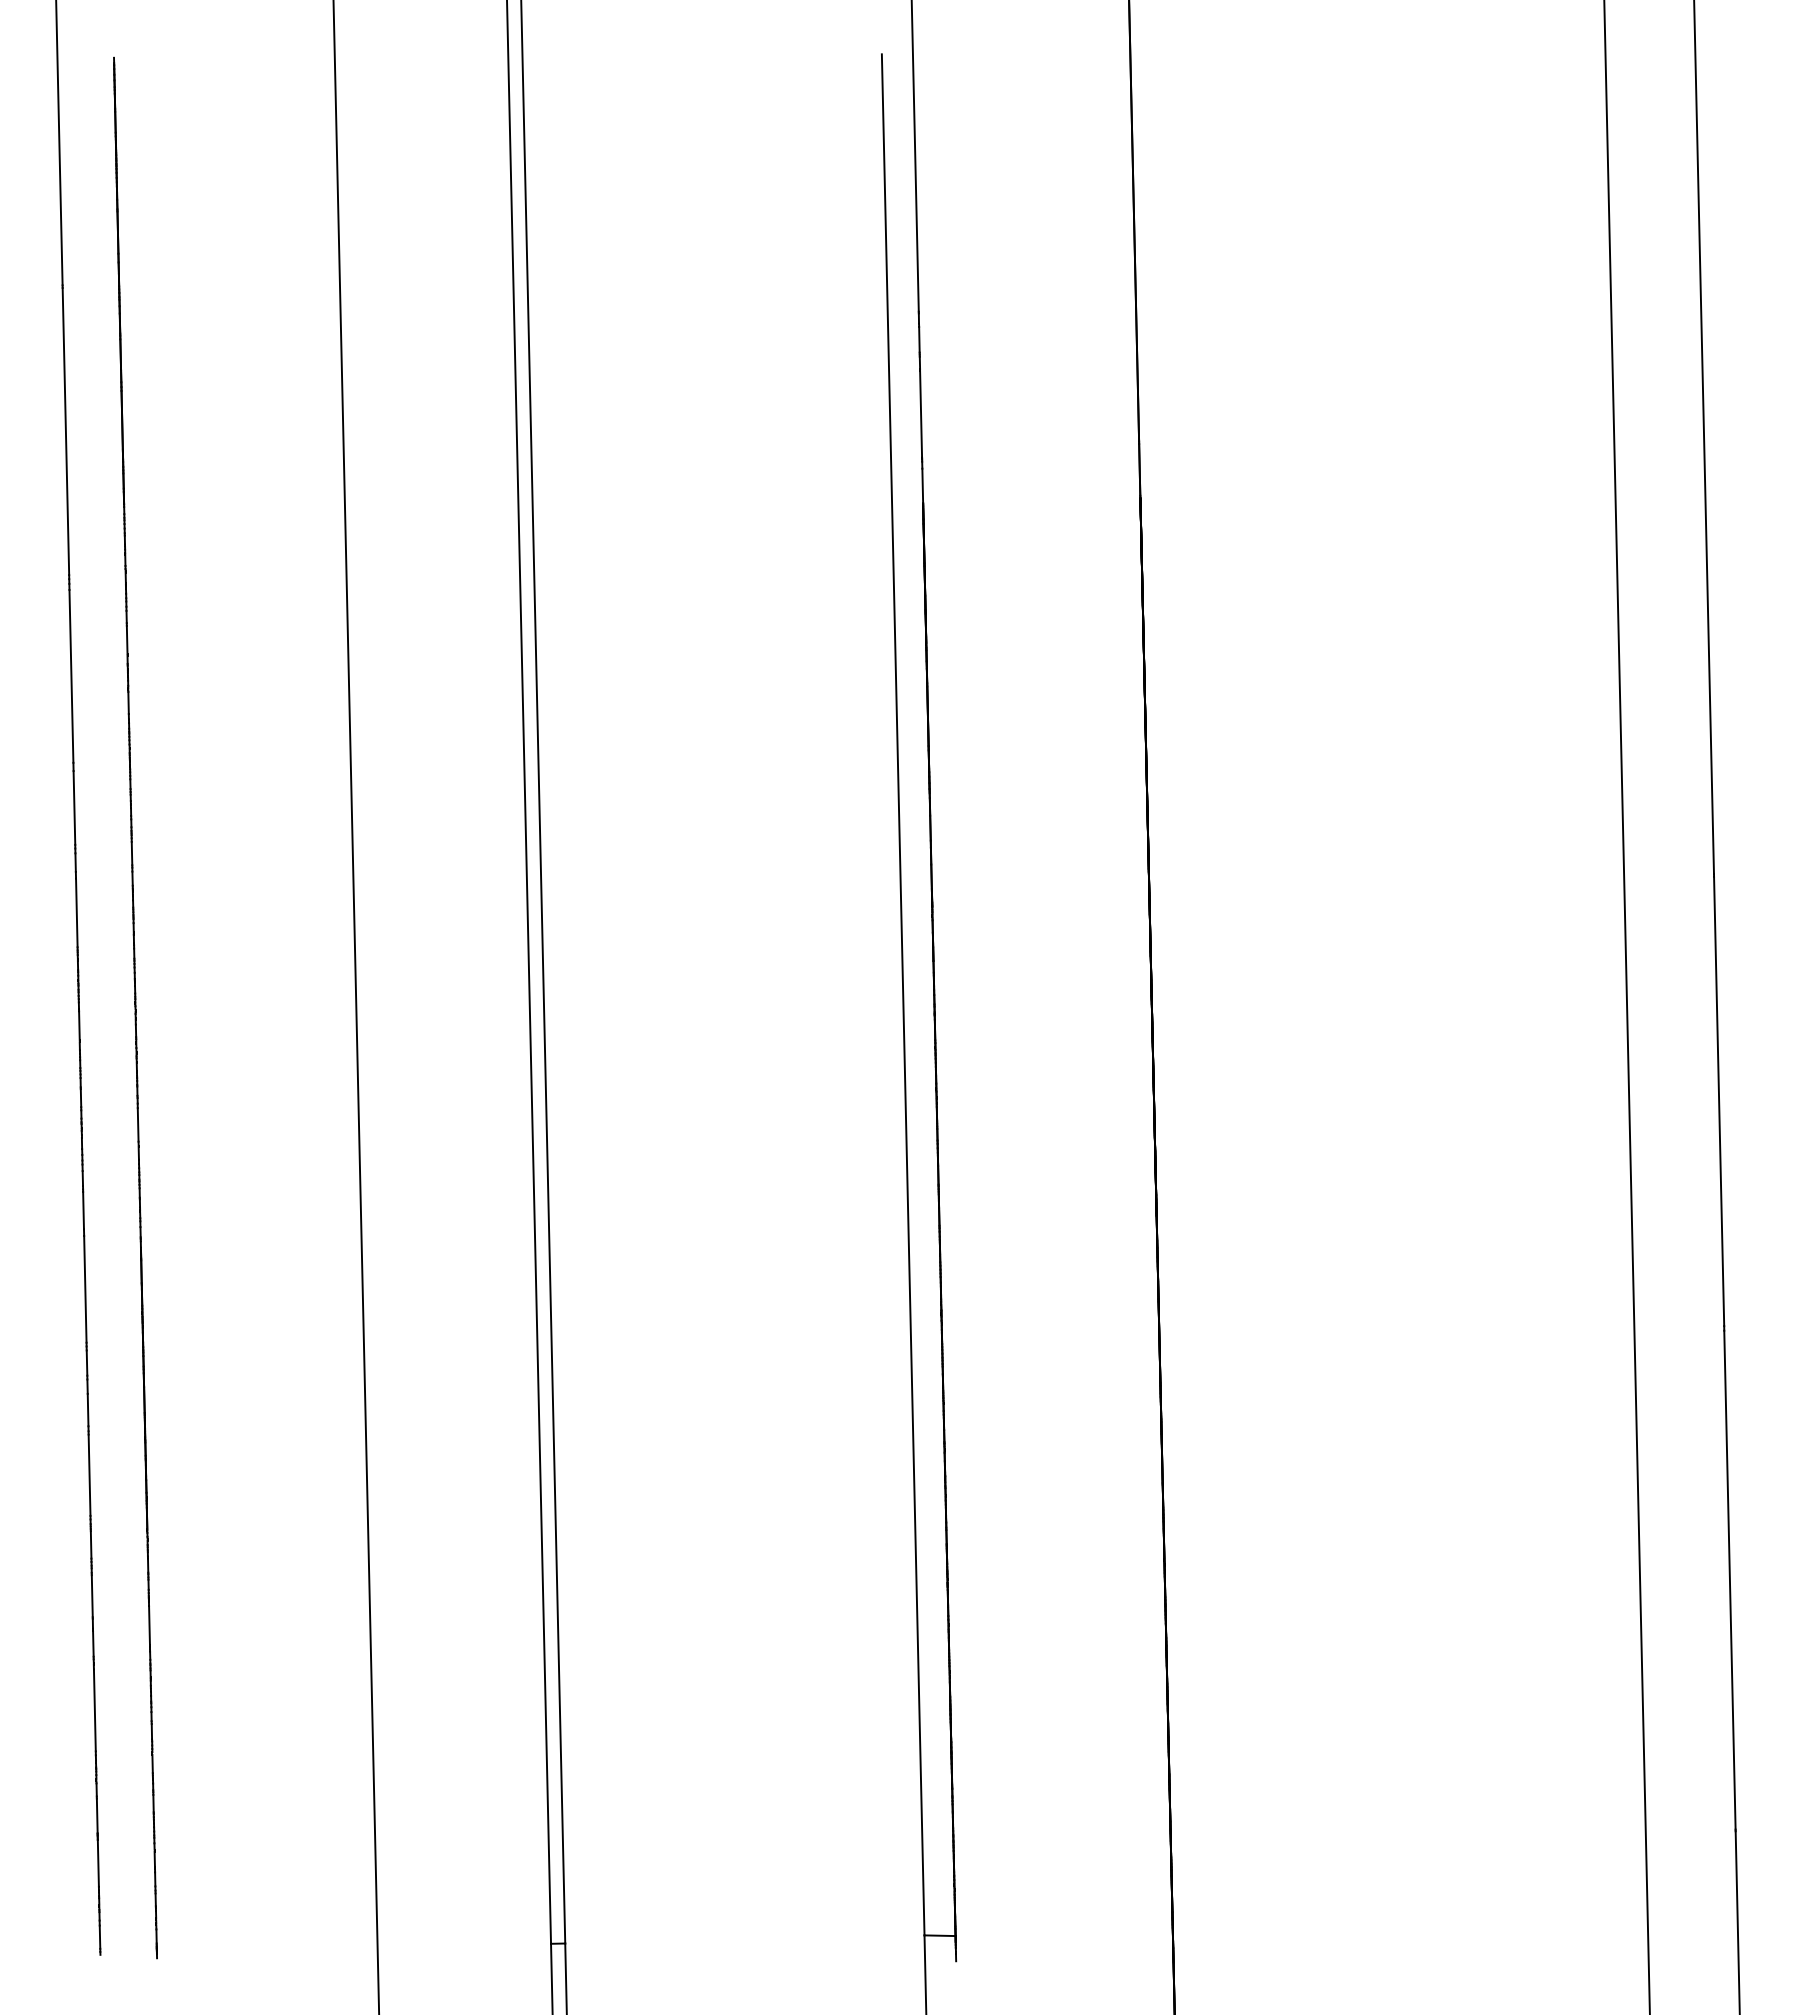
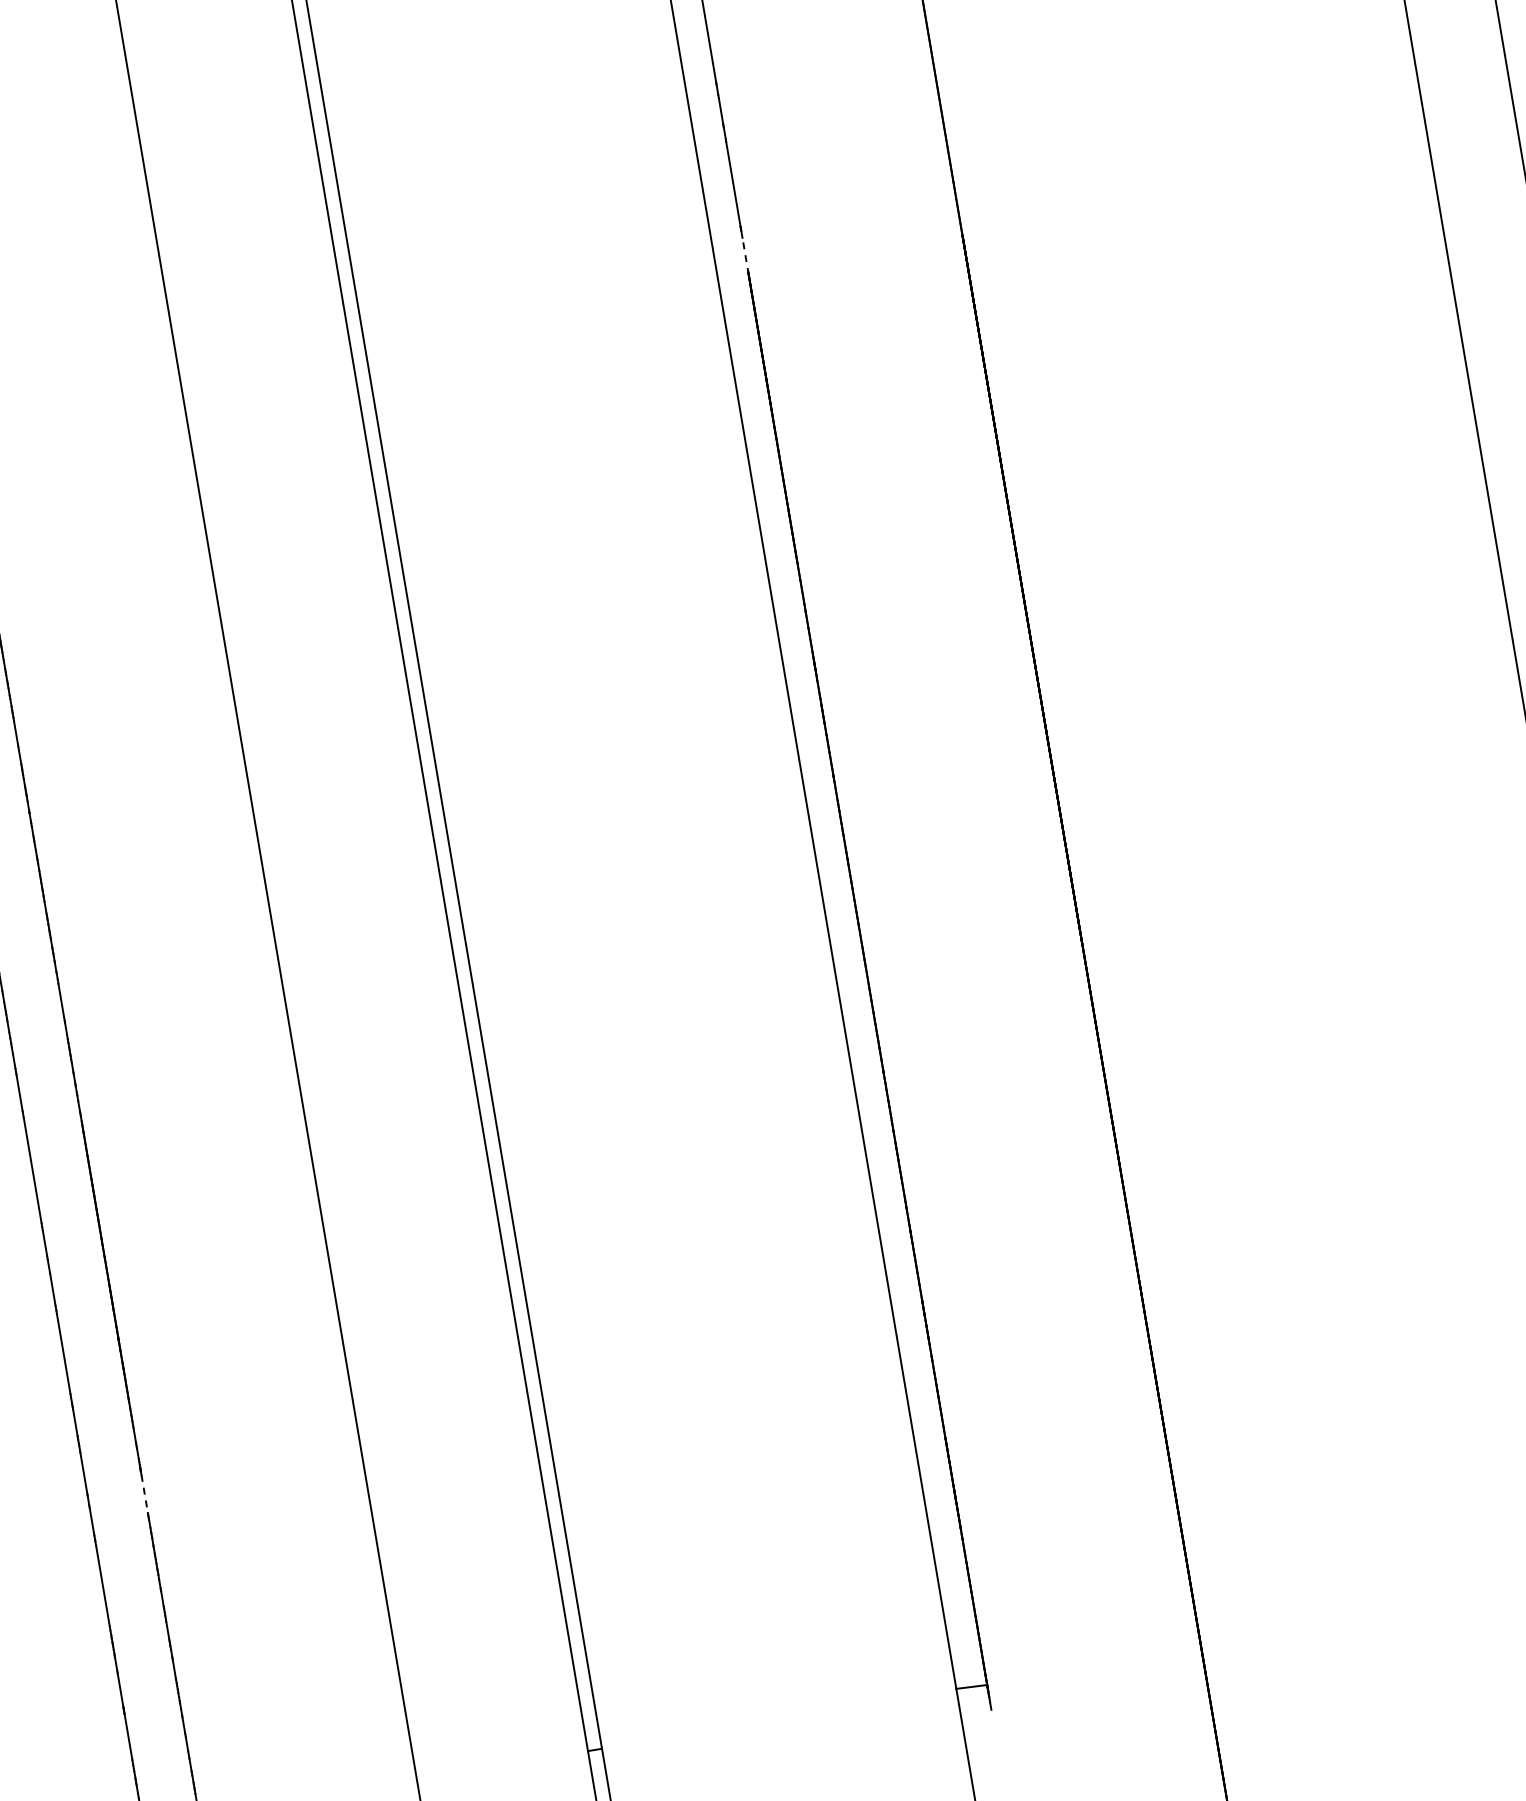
line: (922, 487) -> (745, 256), solid -> dashed
line: (149, 1625) -> (144, 1494), solid -> dashed

